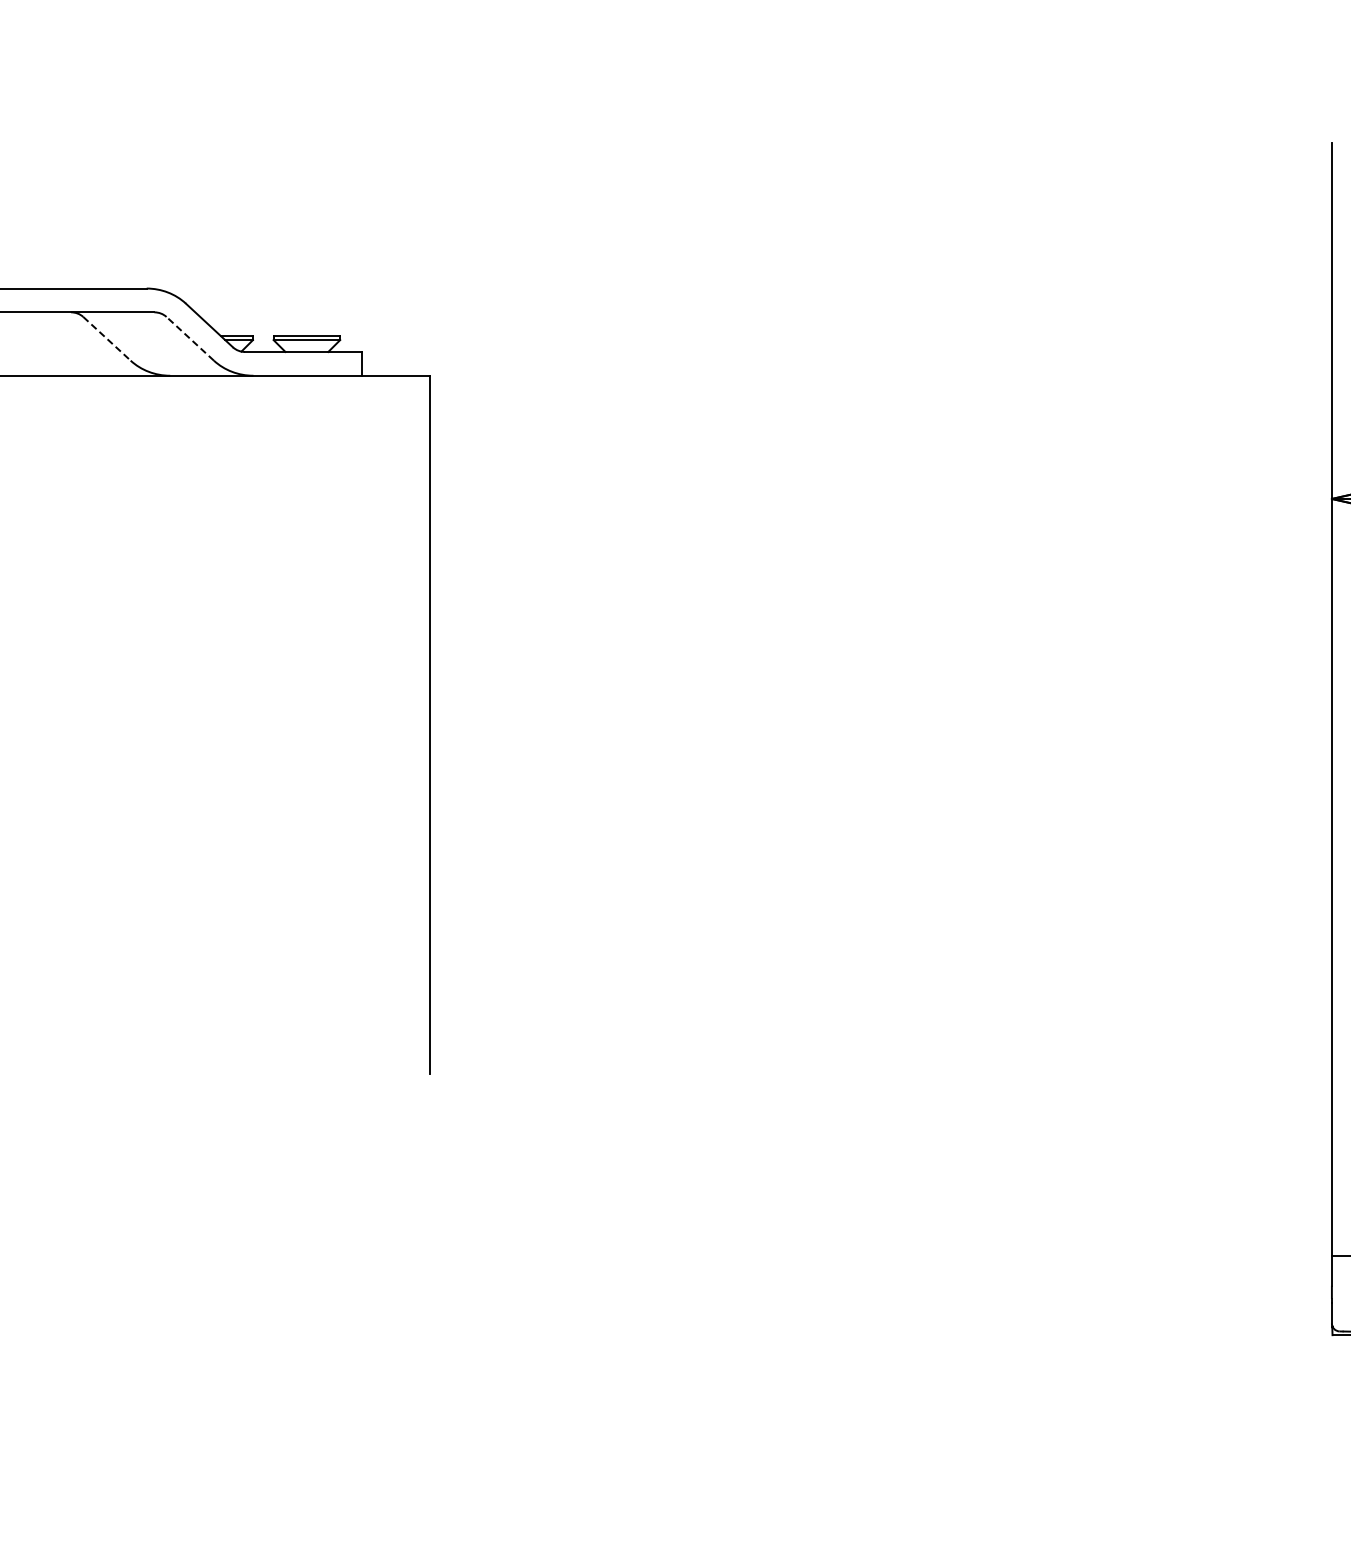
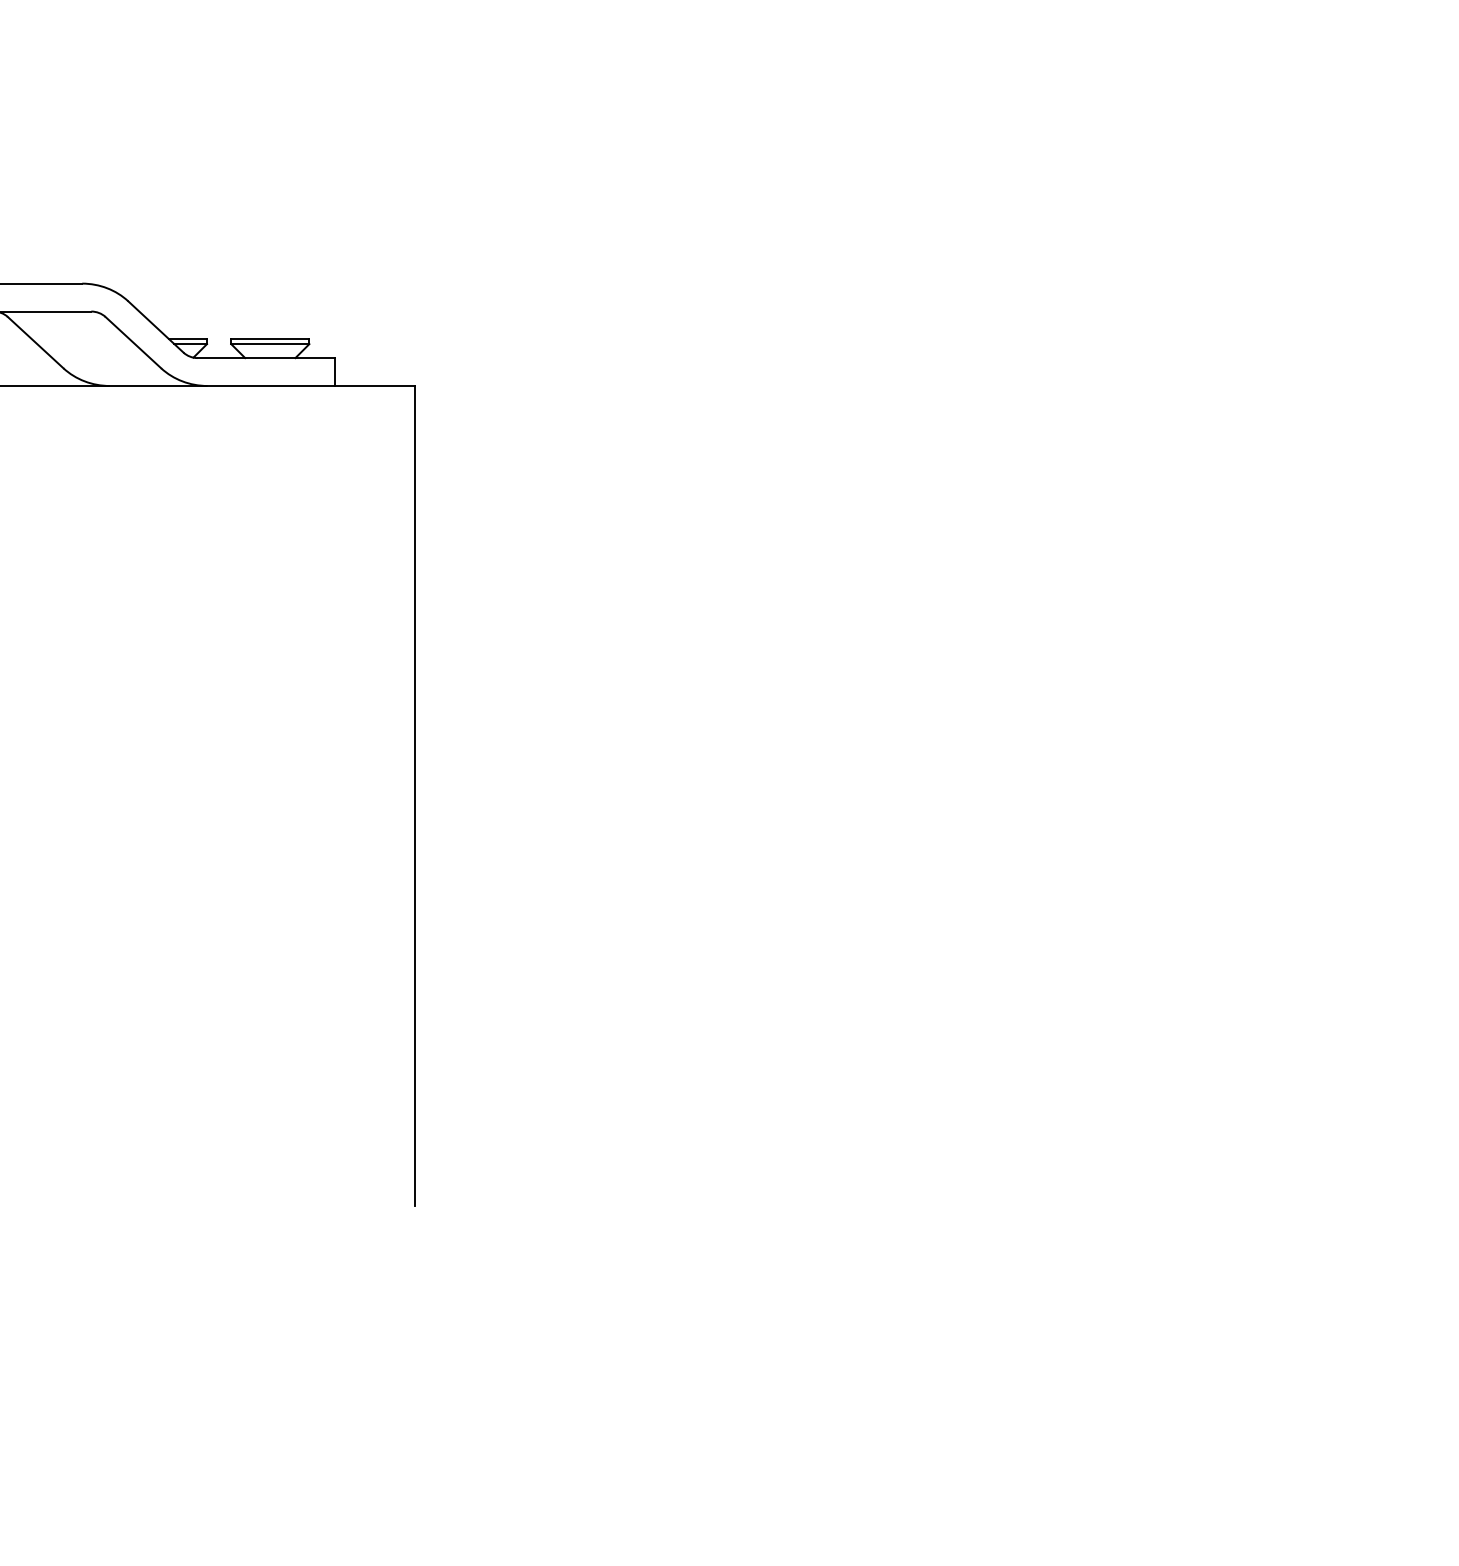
line: (189, 338) -> (132, 342), dashed -> solid
line: (107, 339) -> (36, 343), dashed -> solid

